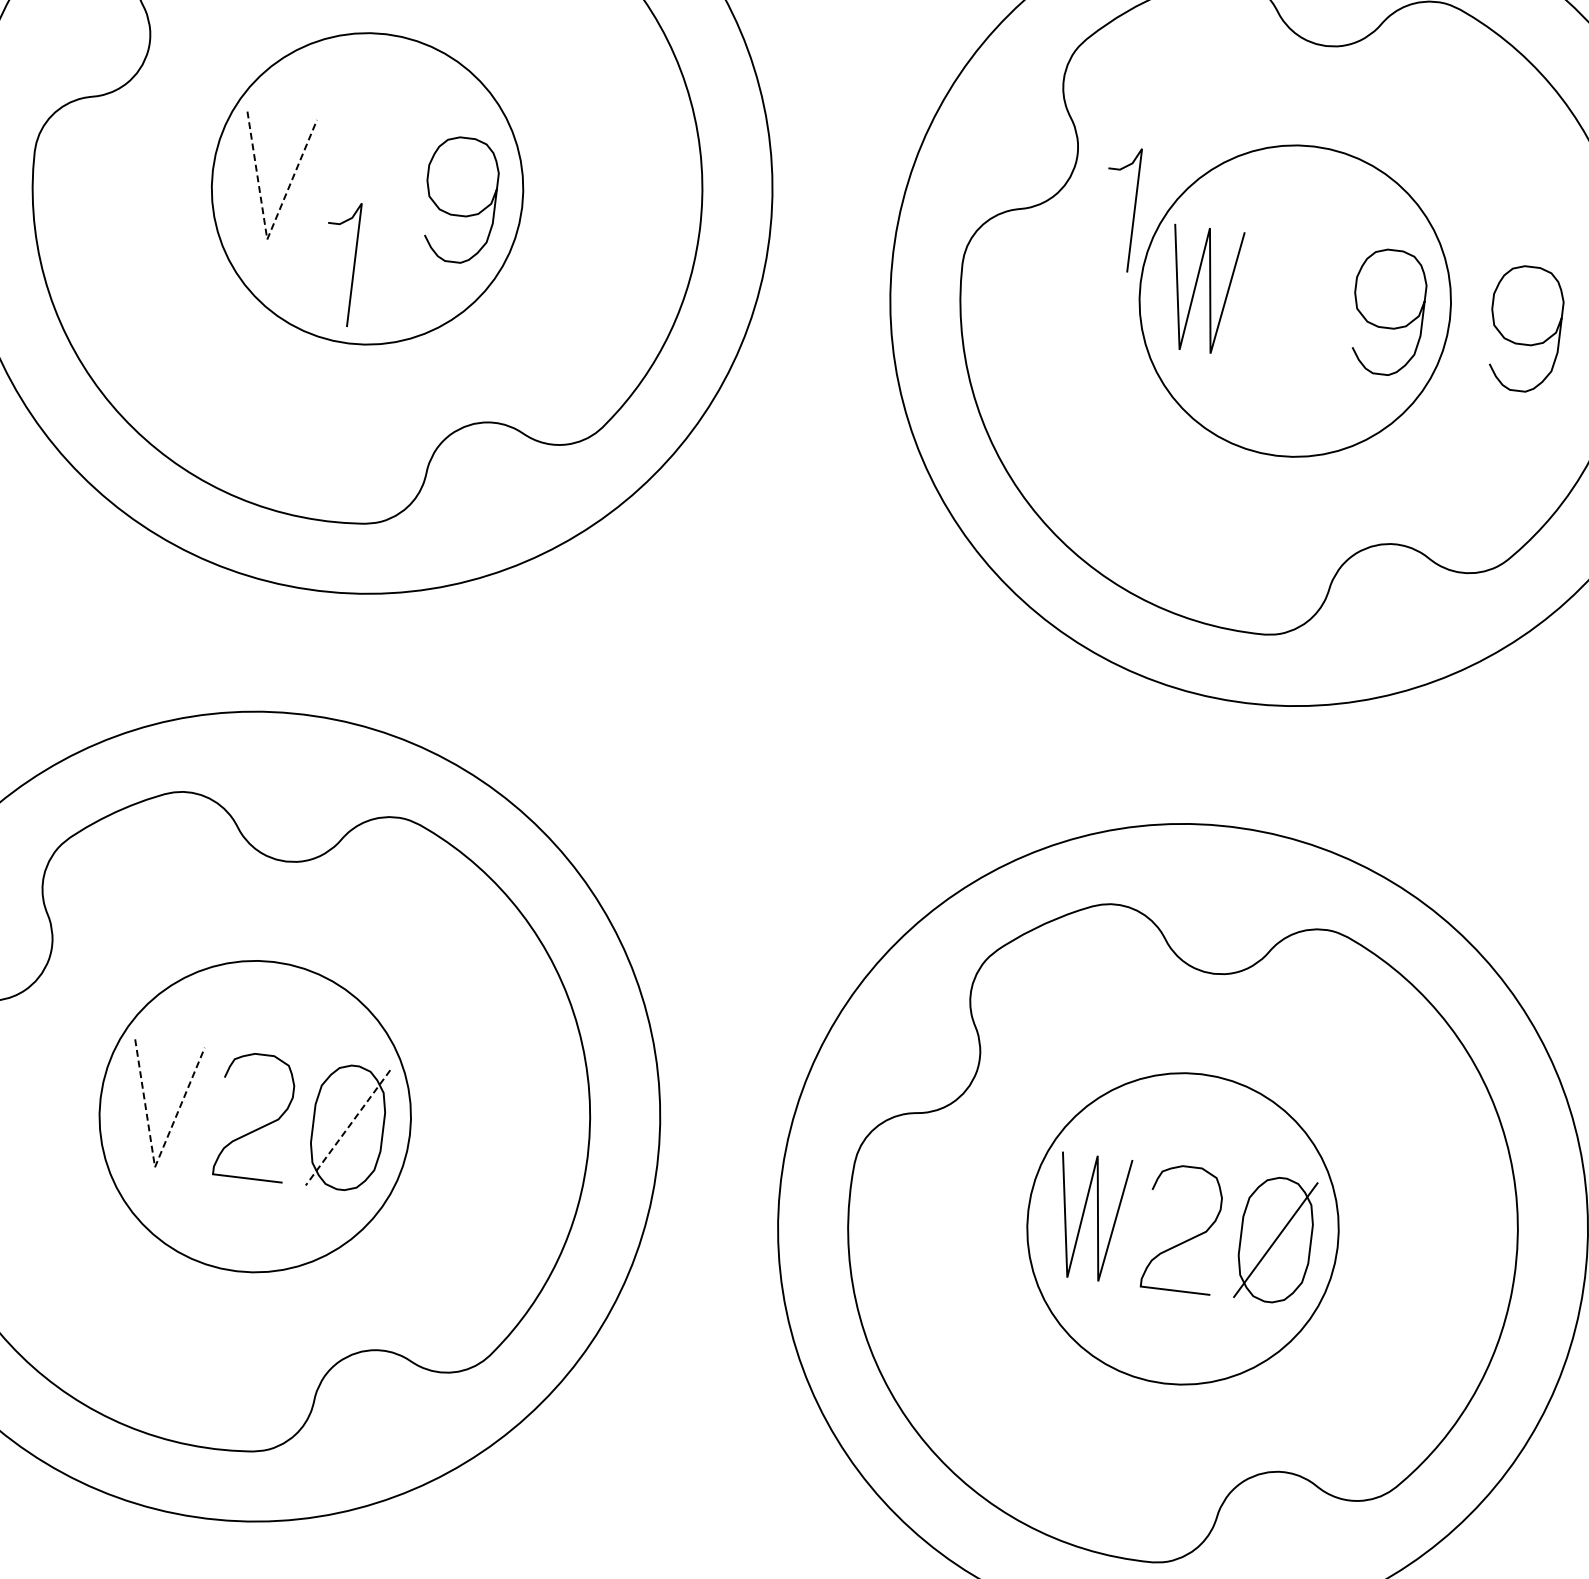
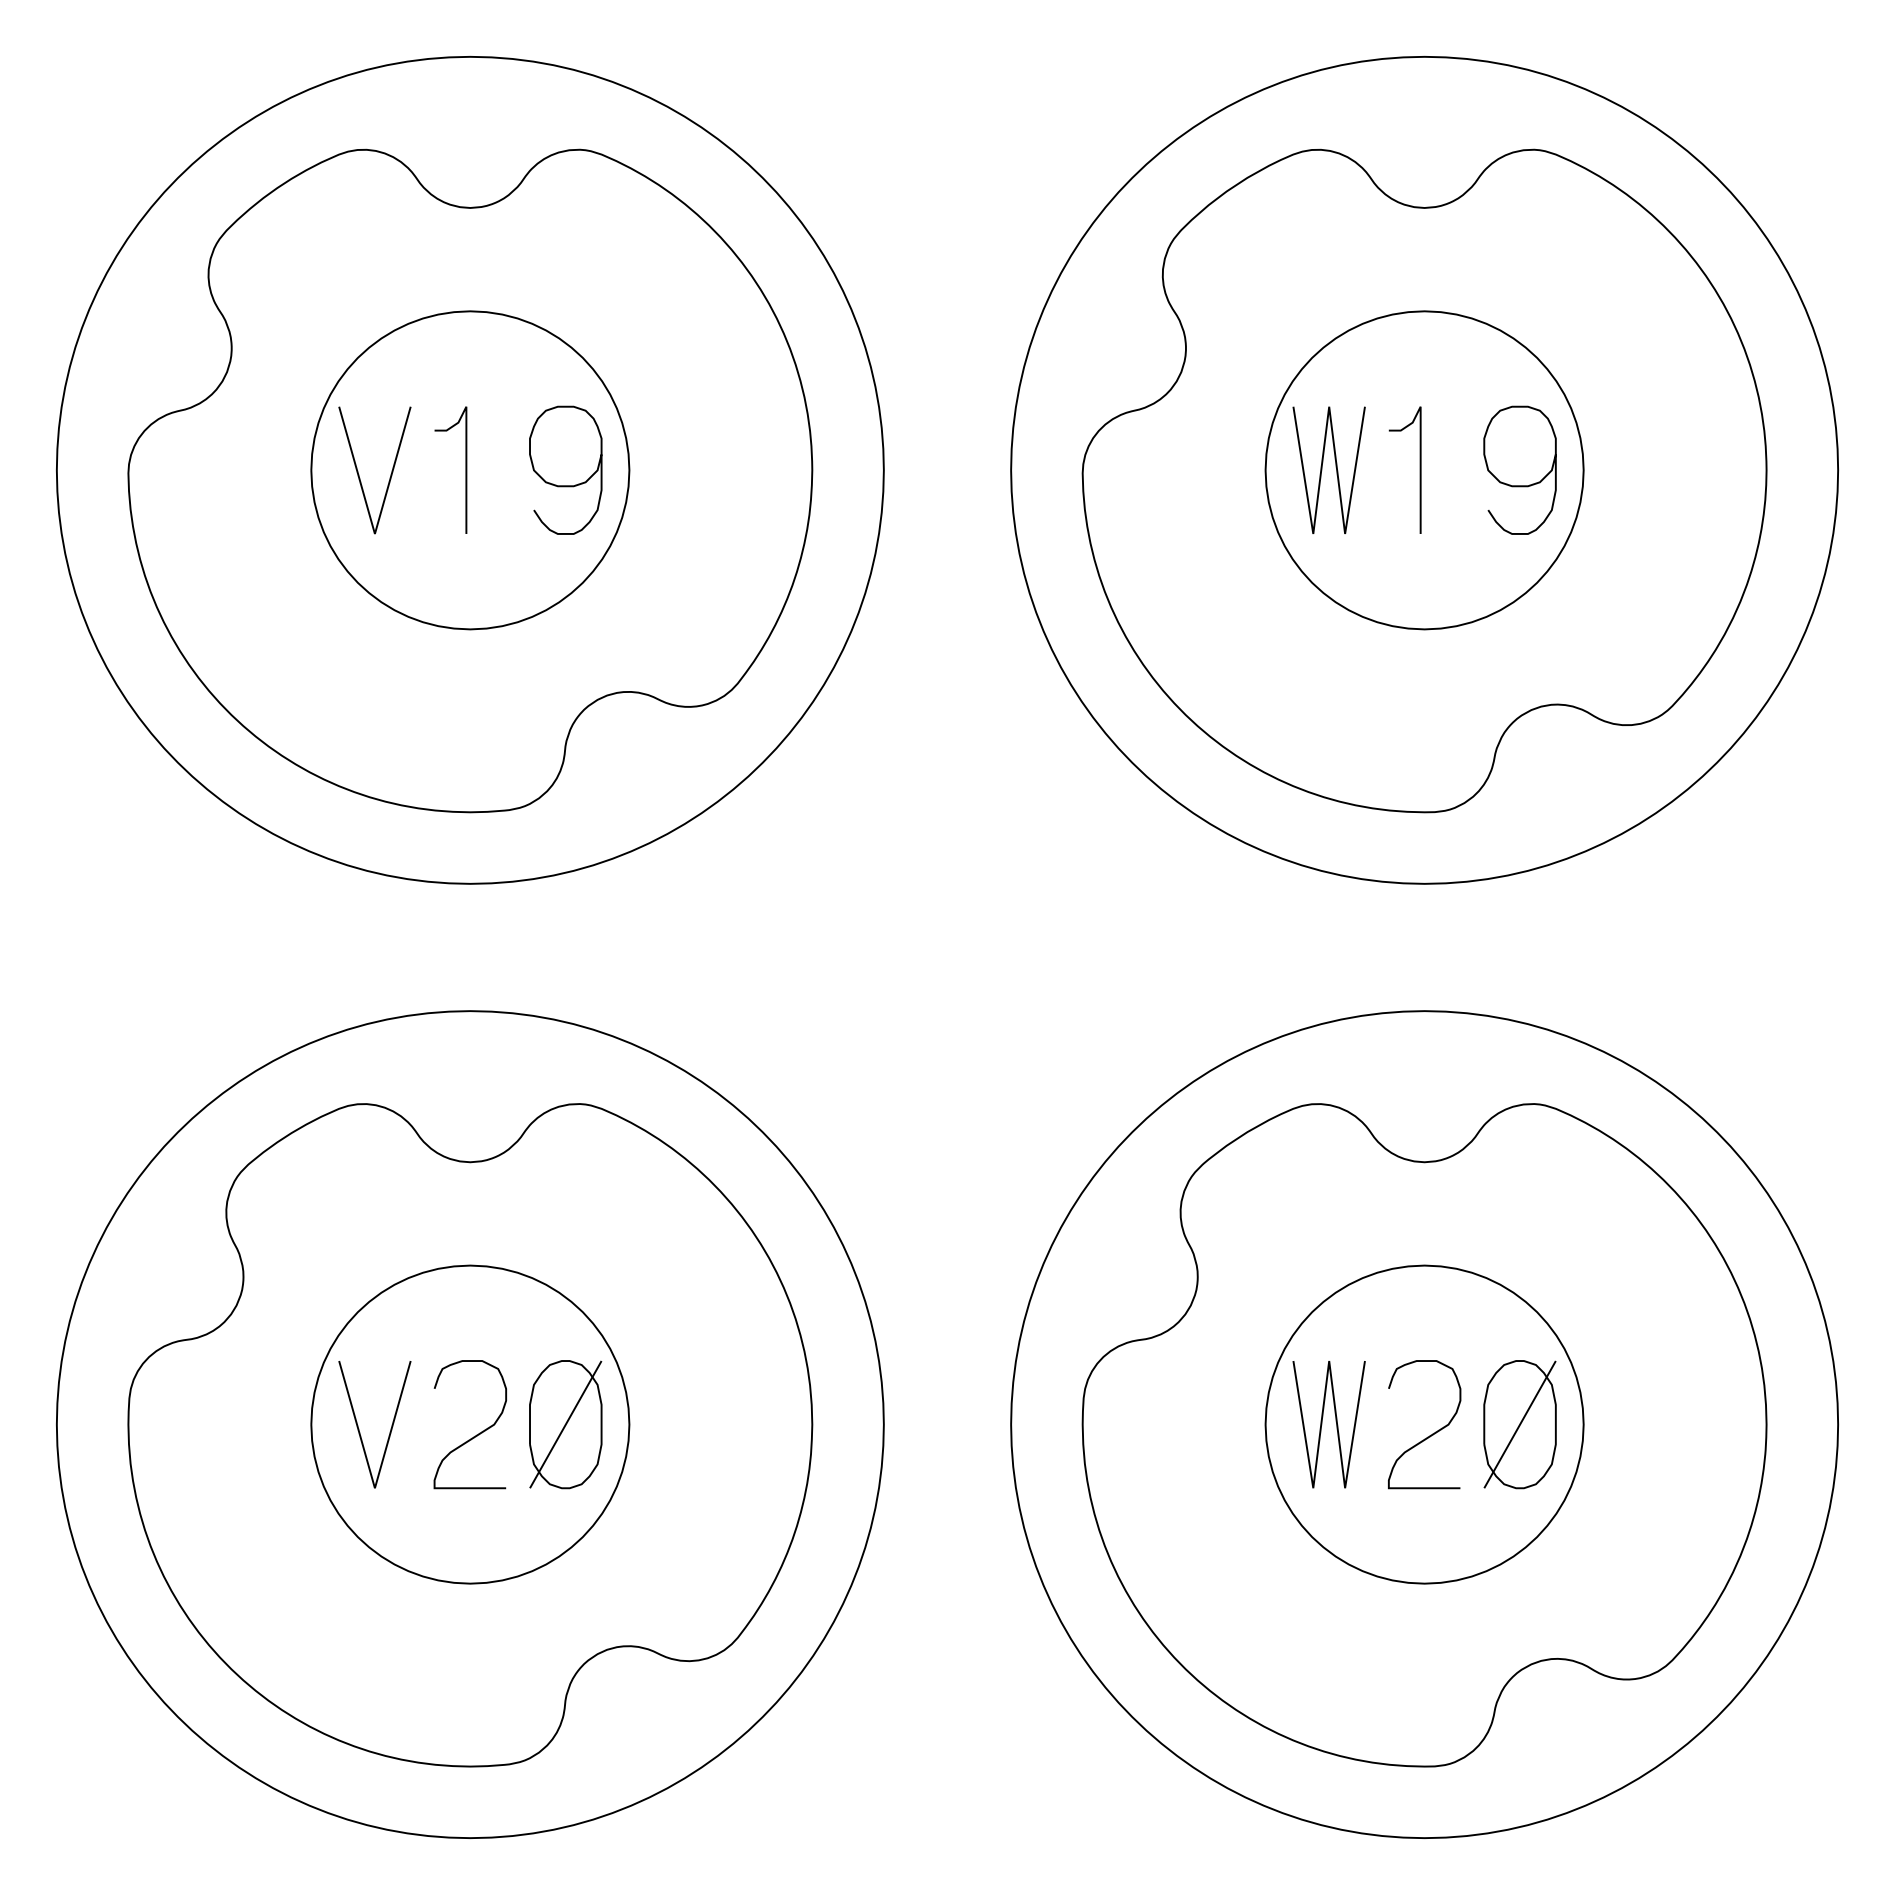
curve: (1133, 209) -> (1419, 469), moved
line: (266, 238) -> (374, 533), dashed -> solid
curve: (353, 264) -> (465, 469), moved
curve: (1522, 343) -> (1660, 485), removed
line: (347, 1127) -> (565, 1424), dashed -> solid
line: (154, 1167) -> (374, 1488), dashed -> solid

